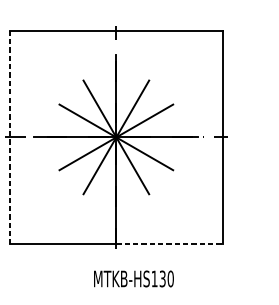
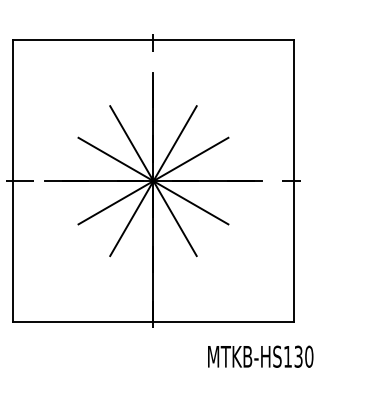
line: (9, 137) -> (12, 181), dashed -> solid
line: (170, 243) -> (224, 321), dashed -> solid
text: (133, 278) -> (260, 356), moved

